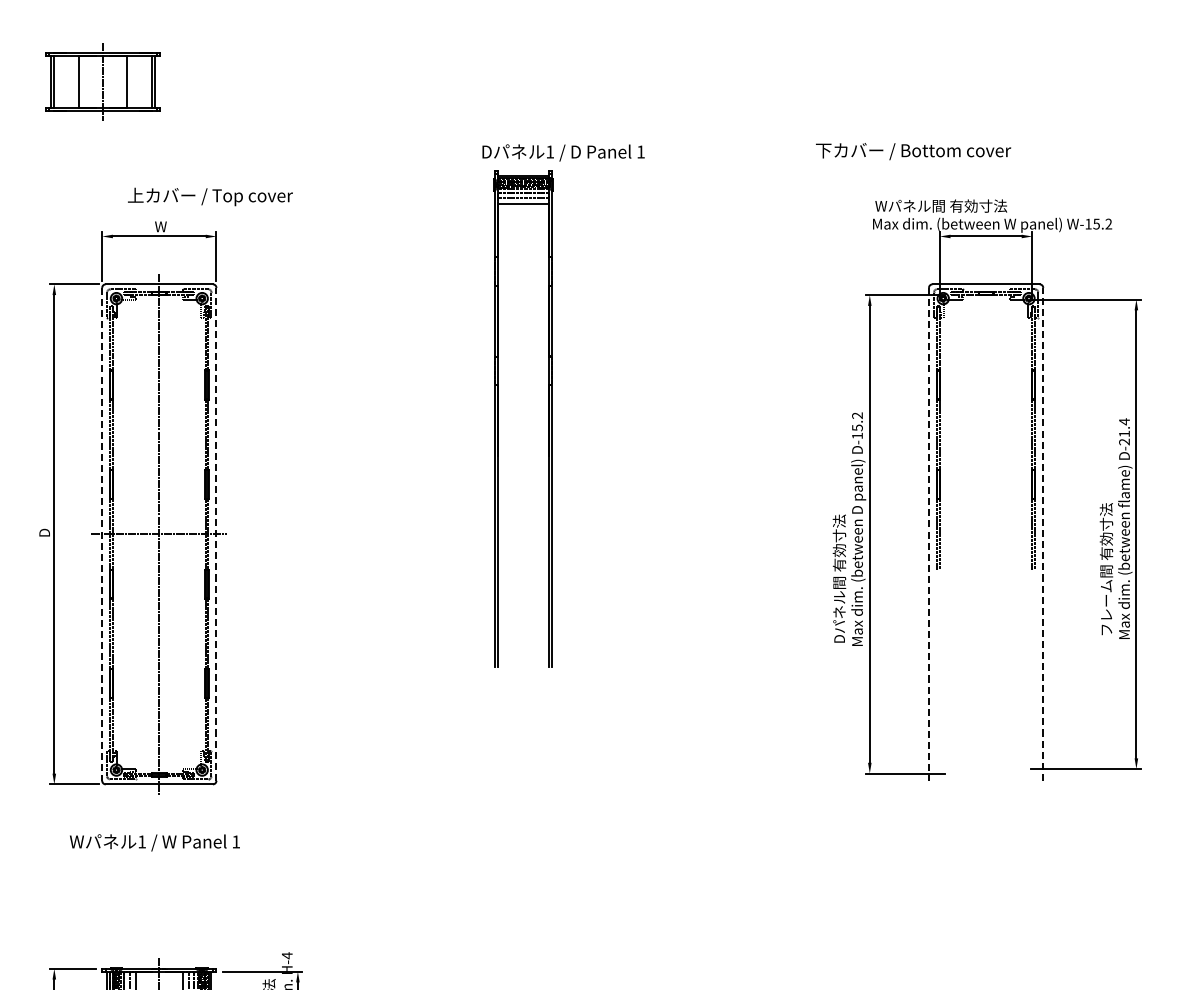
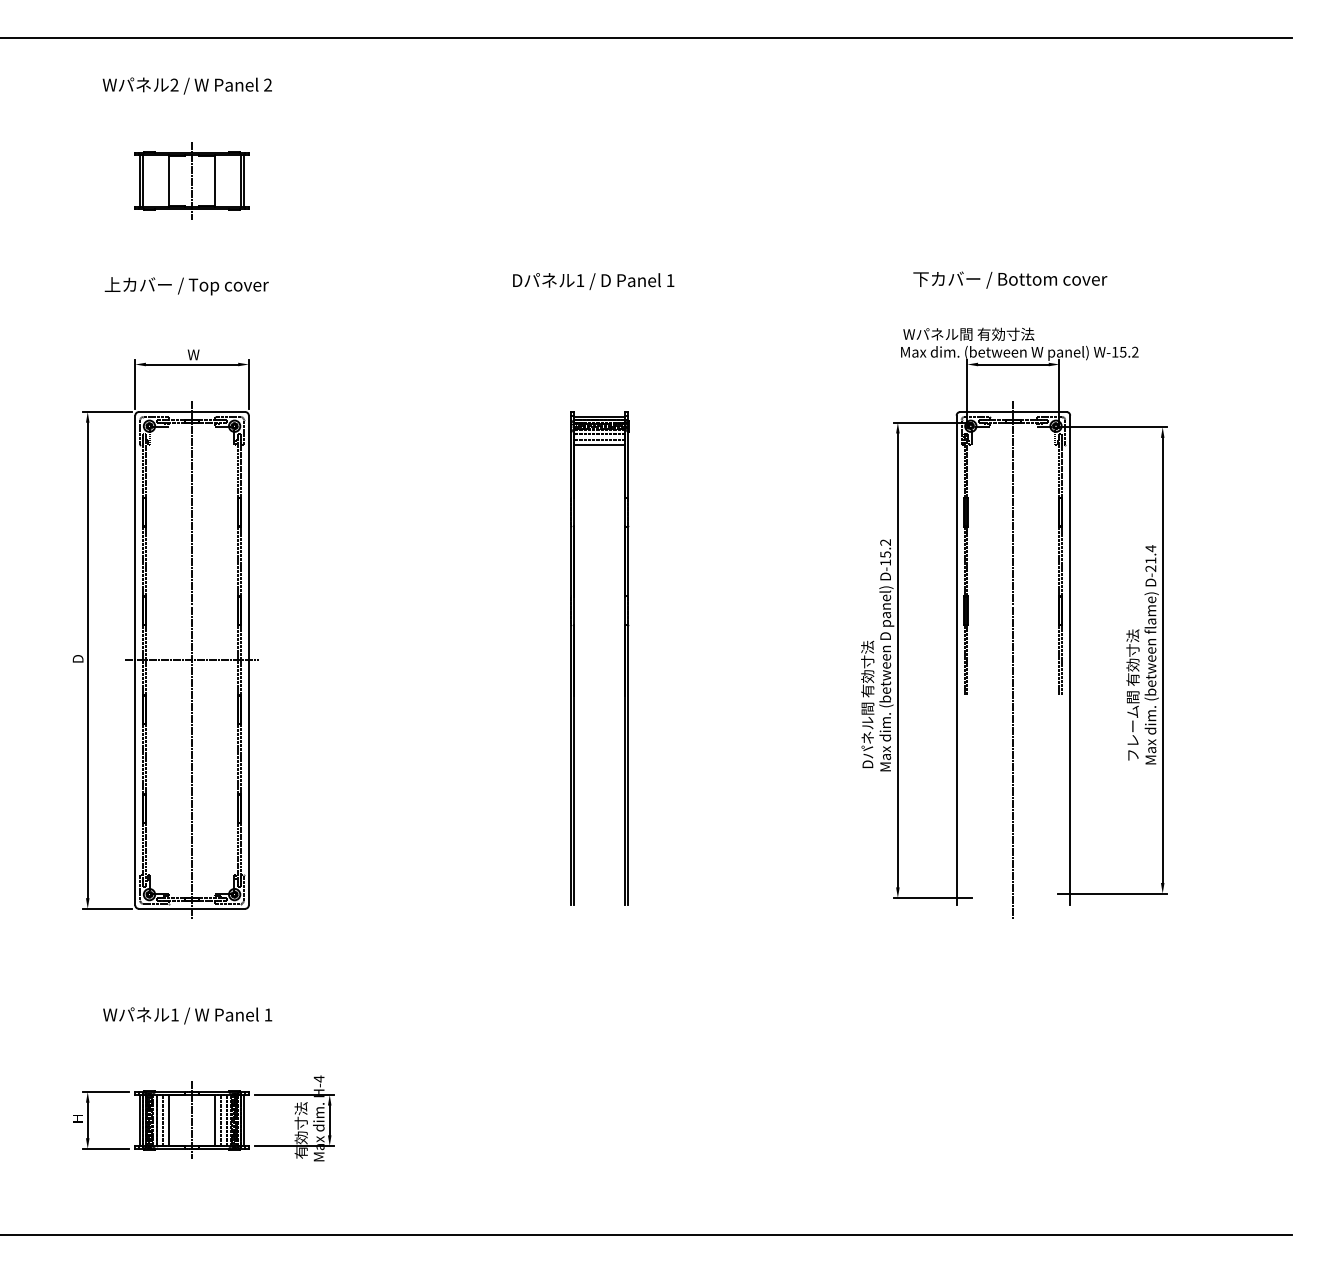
part: (102, 81) -> (191, 180), moved
text: (913, 150) -> (1010, 279), moved
text: (210, 197) -> (186, 286), moved
part: (497, 418) -> (574, 658), moved
line: (102, 534) -> (135, 660), dashed -> solid
line: (216, 534) -> (248, 660), dashed -> solid
line: (928, 534) -> (956, 660), dashed -> solid
line: (986, 534) -> (1013, 660), added
line: (1043, 534) -> (1070, 660), dashed -> solid
text: (154, 842) -> (187, 1015), moved

